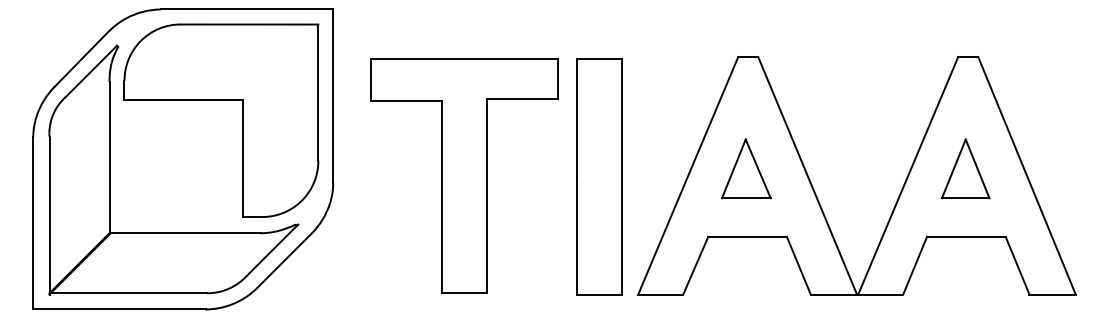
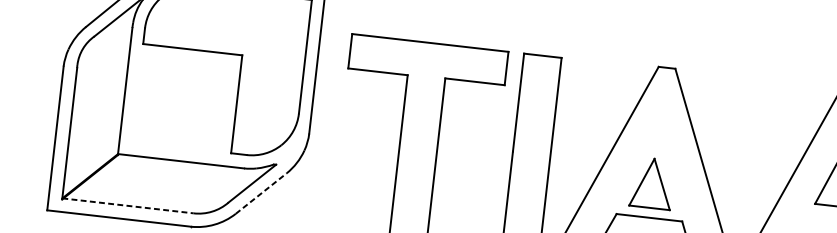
part: (746, 168) -> (652, 183), moved
line: (284, 260) -> (261, 193), solid -> dashed
line: (128, 293) -> (128, 206), solid -> dashed

